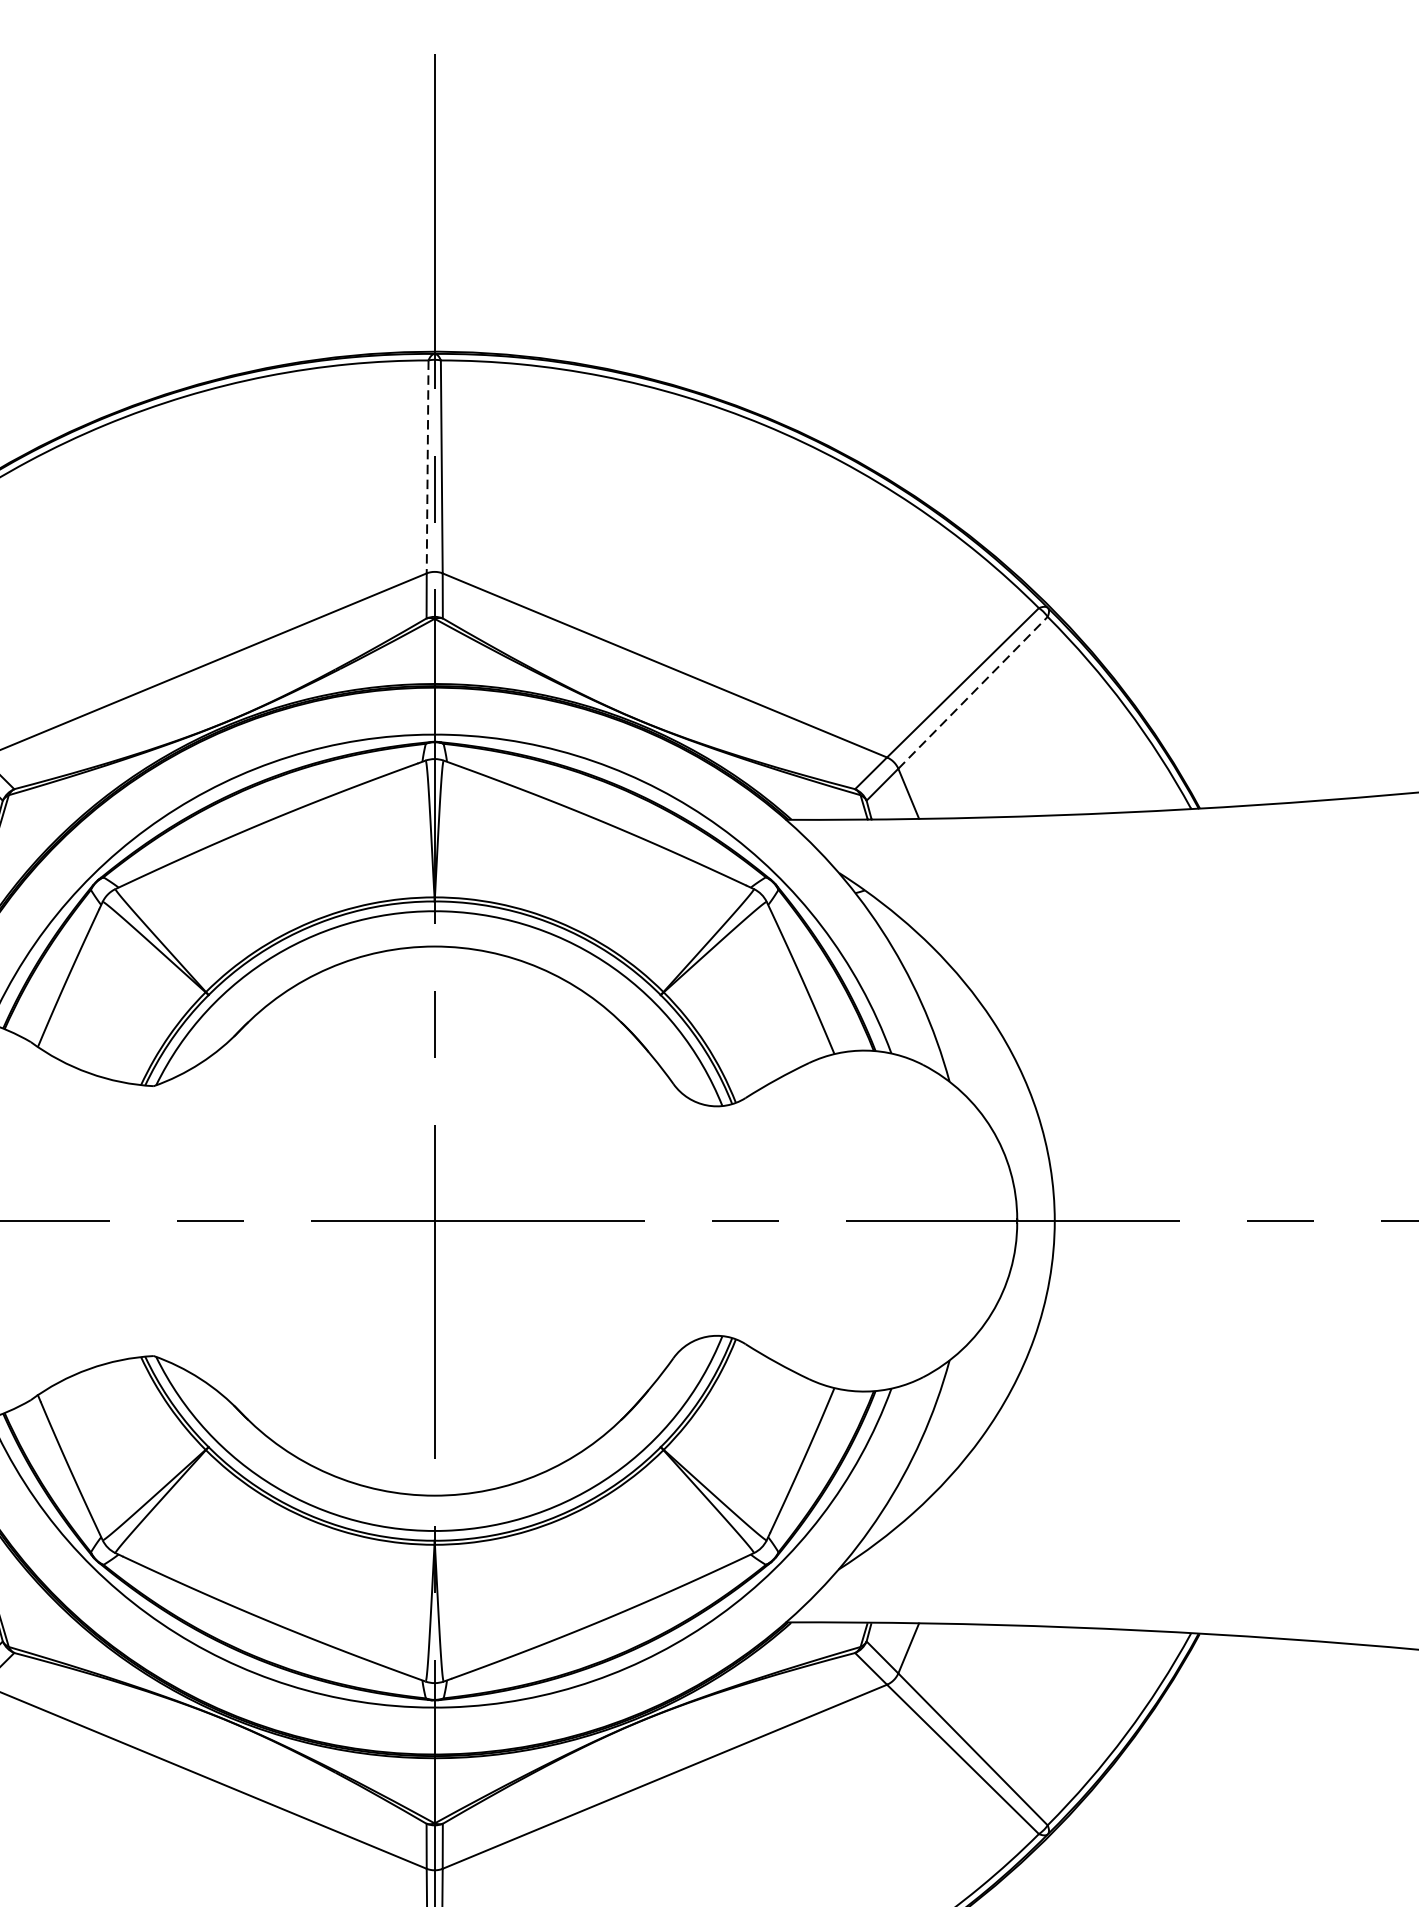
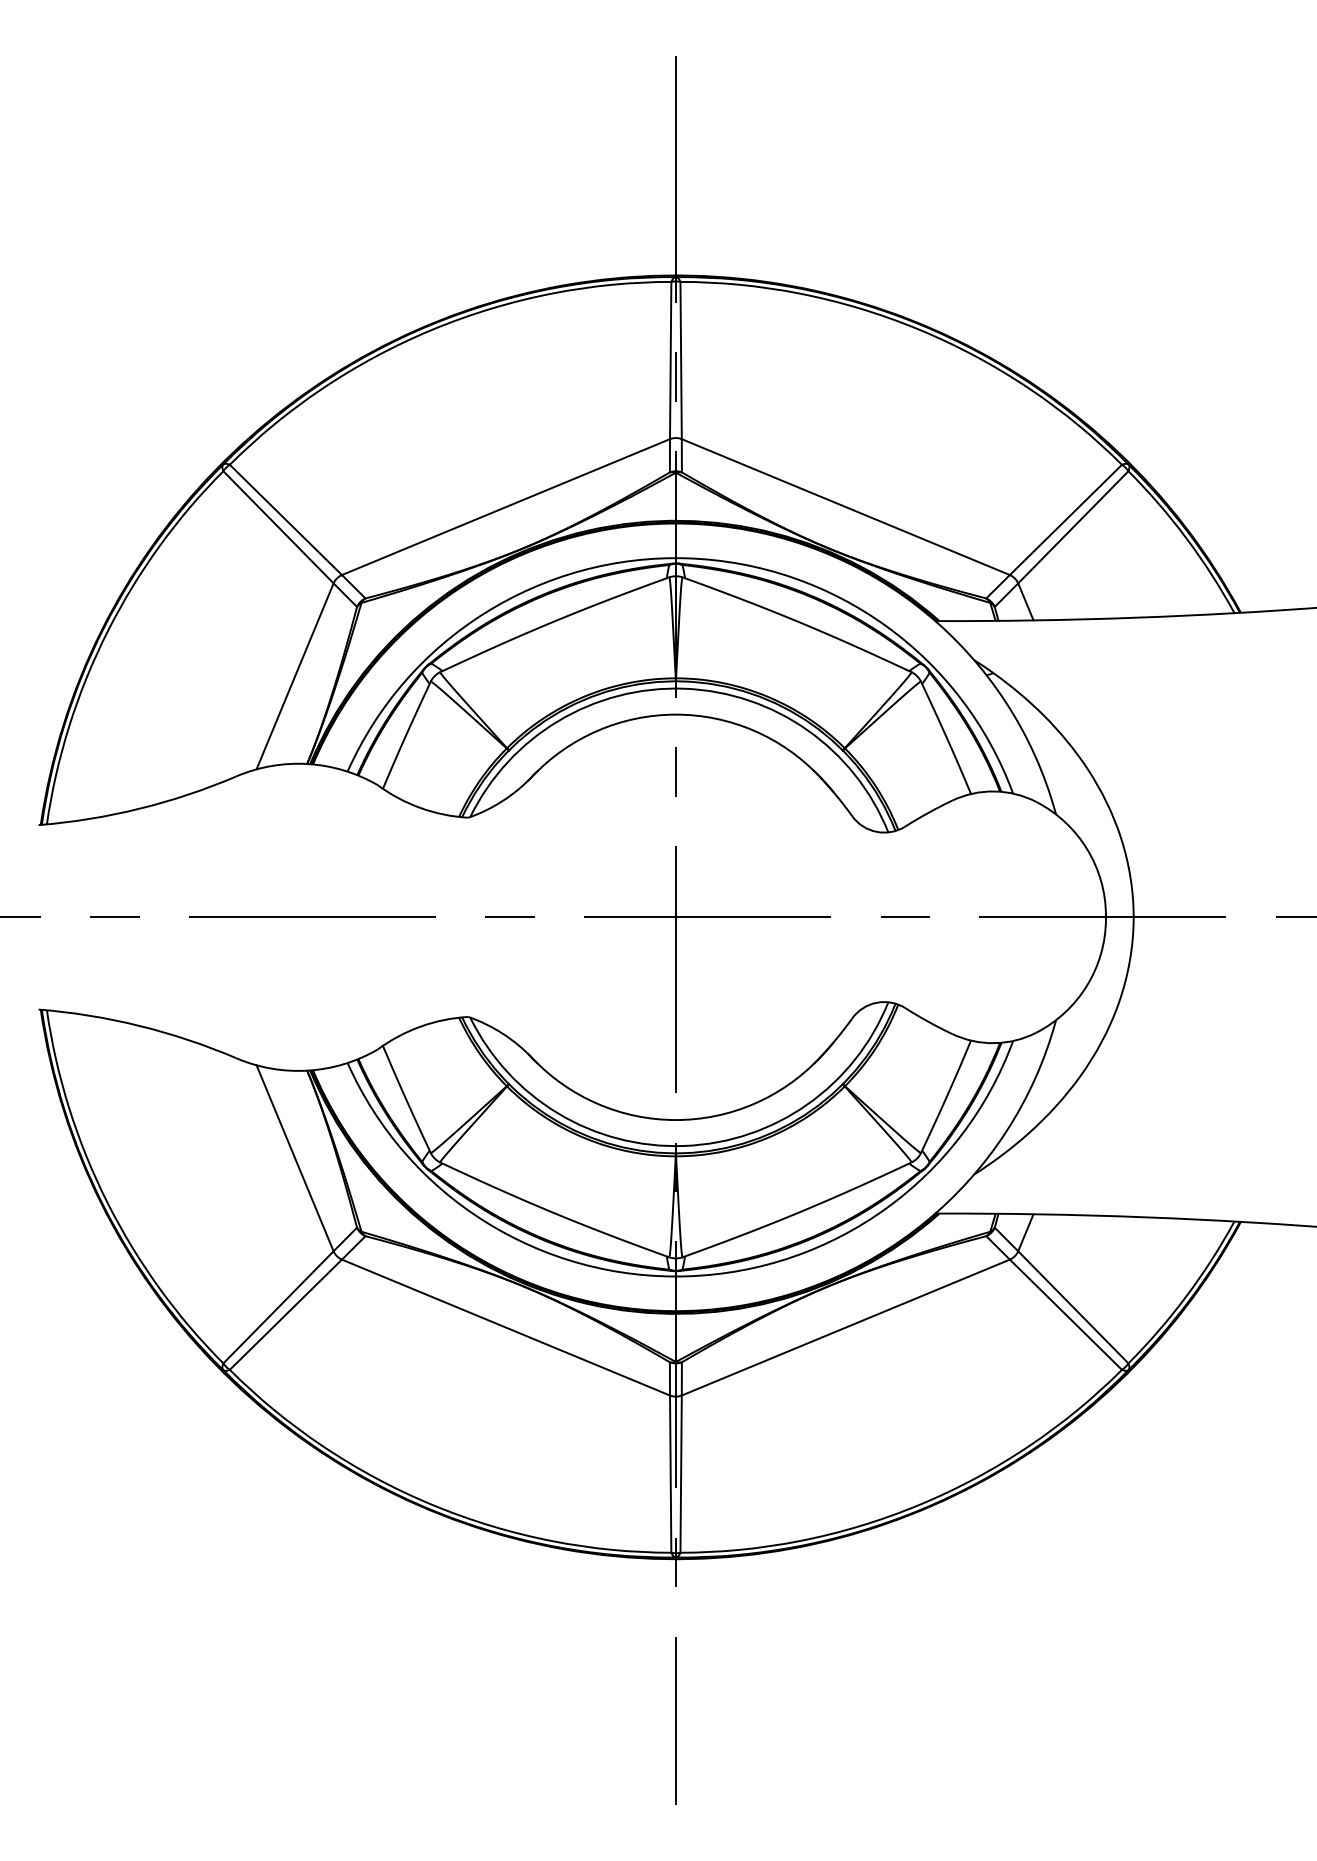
line: (427, 466) -> (670, 360), dashed -> solid
line: (973, 693) -> (1073, 527), dashed -> solid

